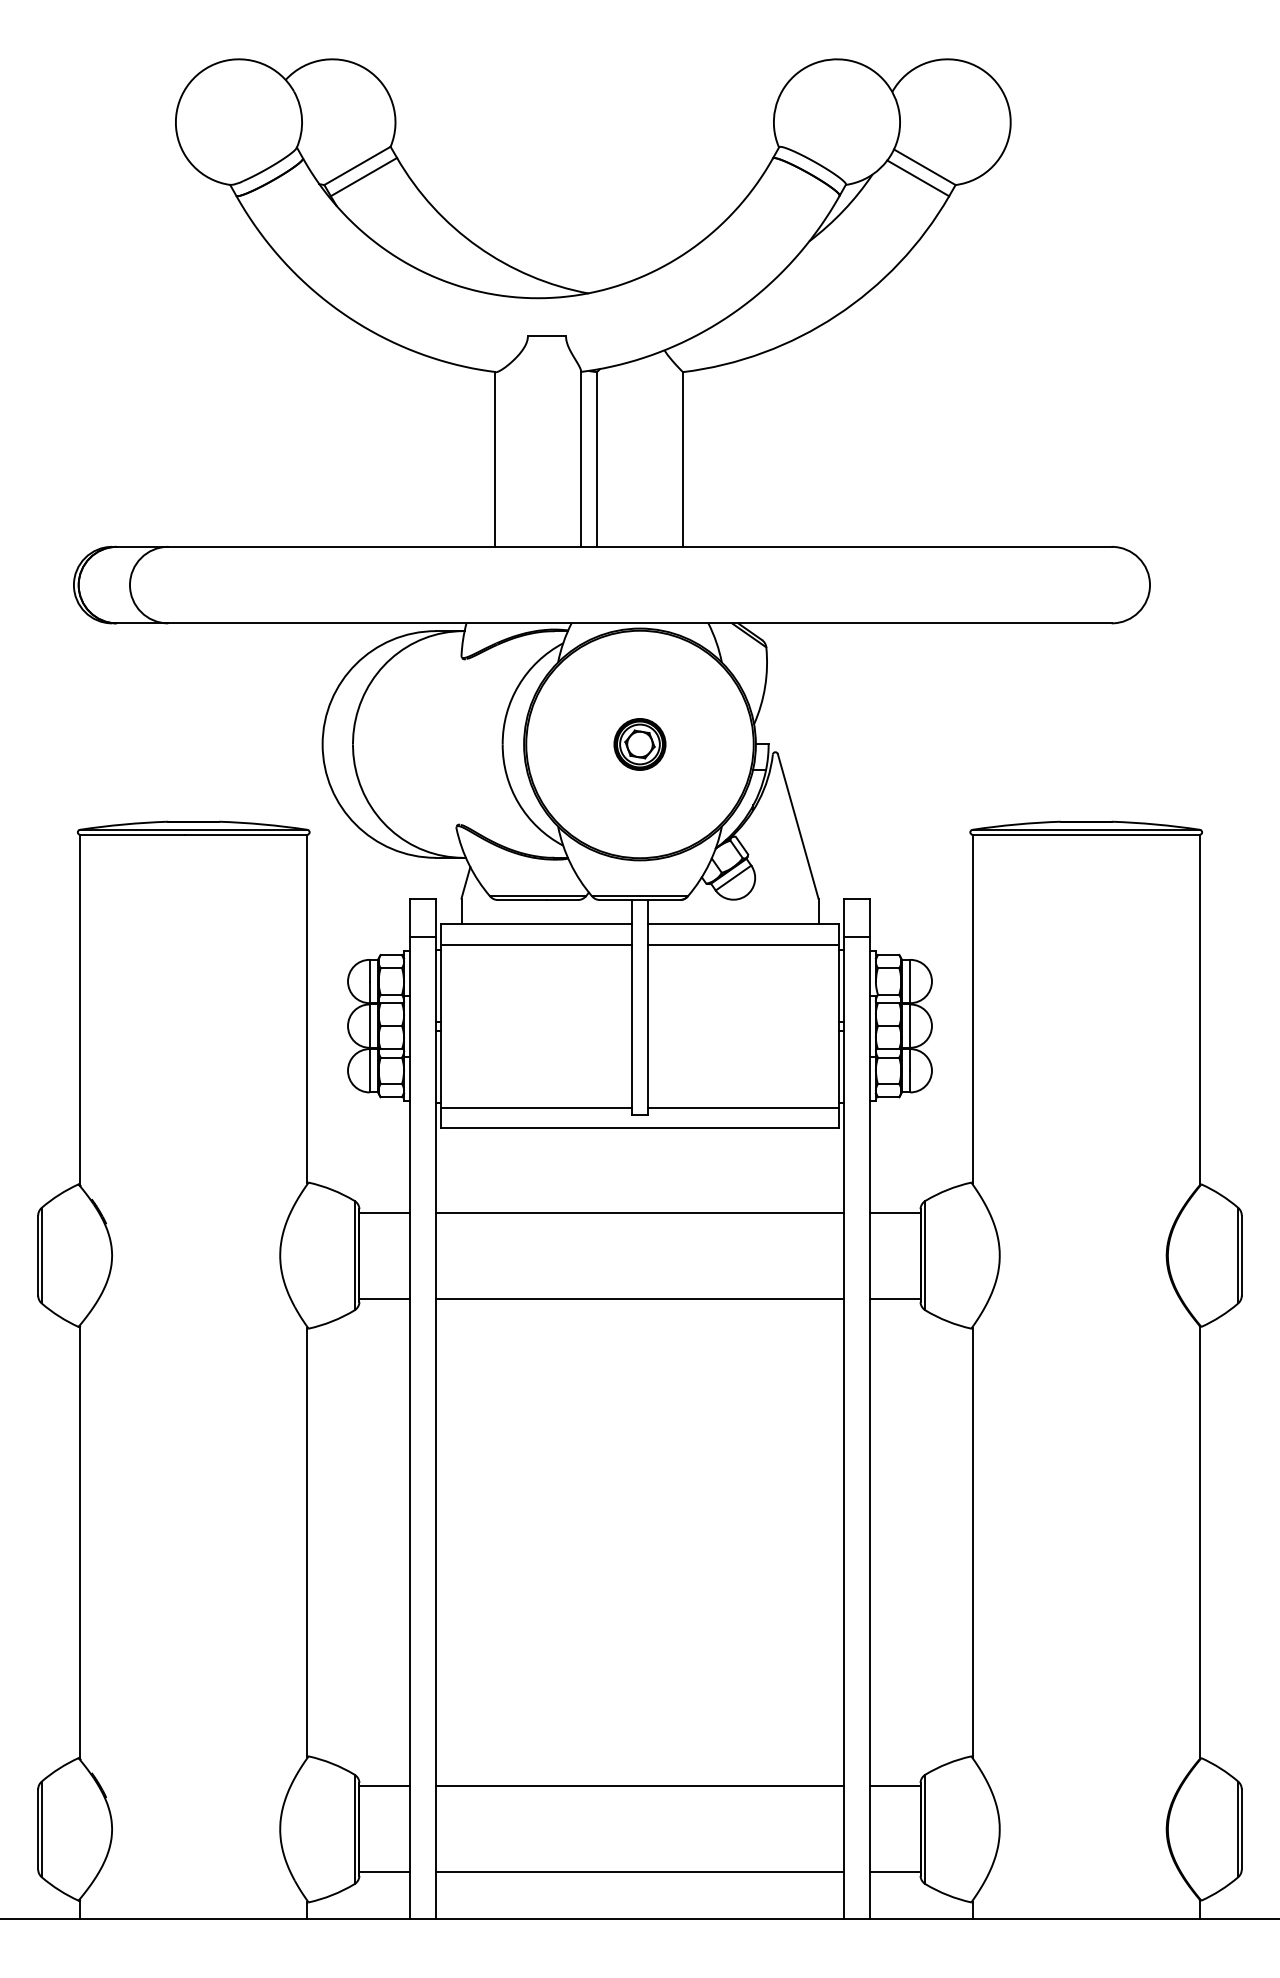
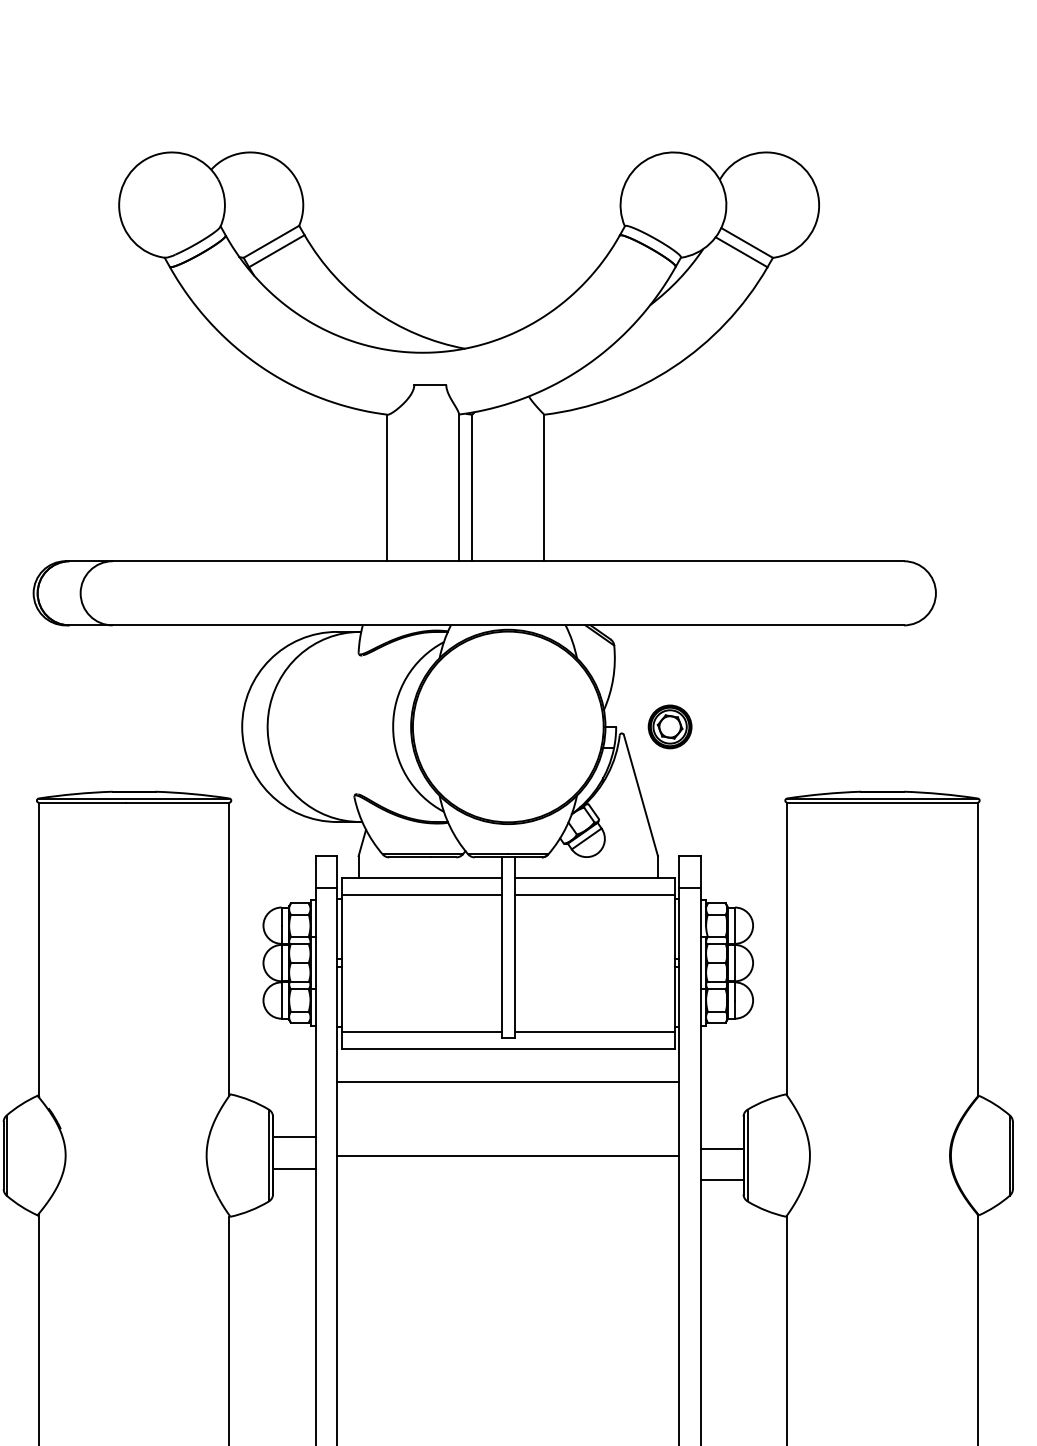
part: (639, 744) -> (669, 726), moved
line: (384, 1212) -> (294, 1168), moved
line: (639, 1212) -> (507, 1081), moved
line: (894, 1212) -> (721, 1179), moved
line: (384, 1298) -> (294, 1136), moved
line: (639, 1298) -> (507, 1155), moved
line: (894, 1298) -> (721, 1148), moved

